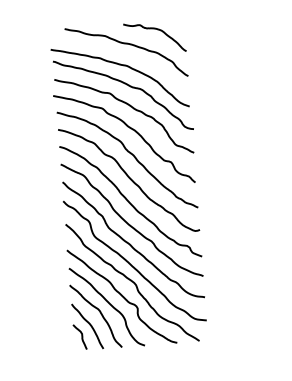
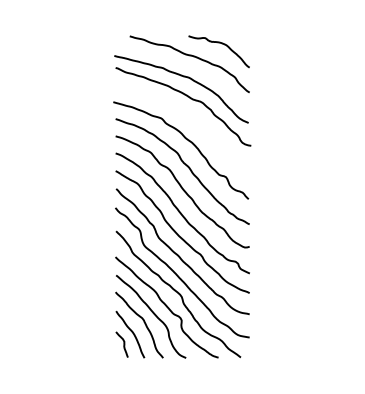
curve: (129, 106) -> (188, 118), removed

